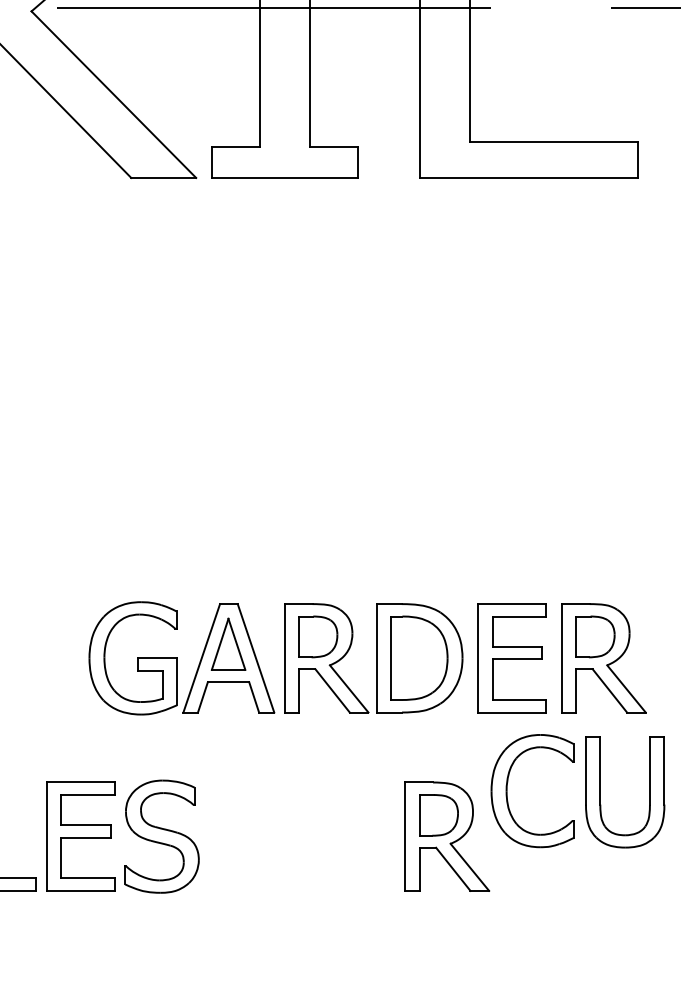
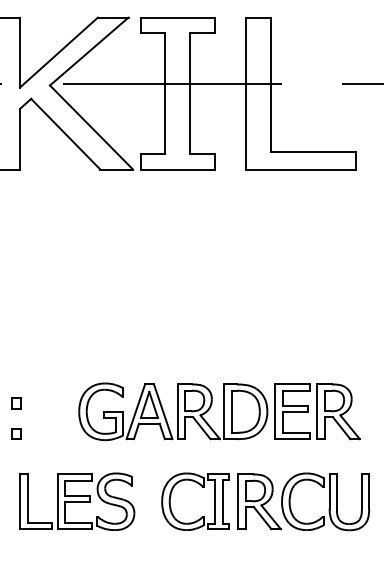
part: (577, 790) -> (325, 501), moved
part: (333, 808) -> (202, 487), added

